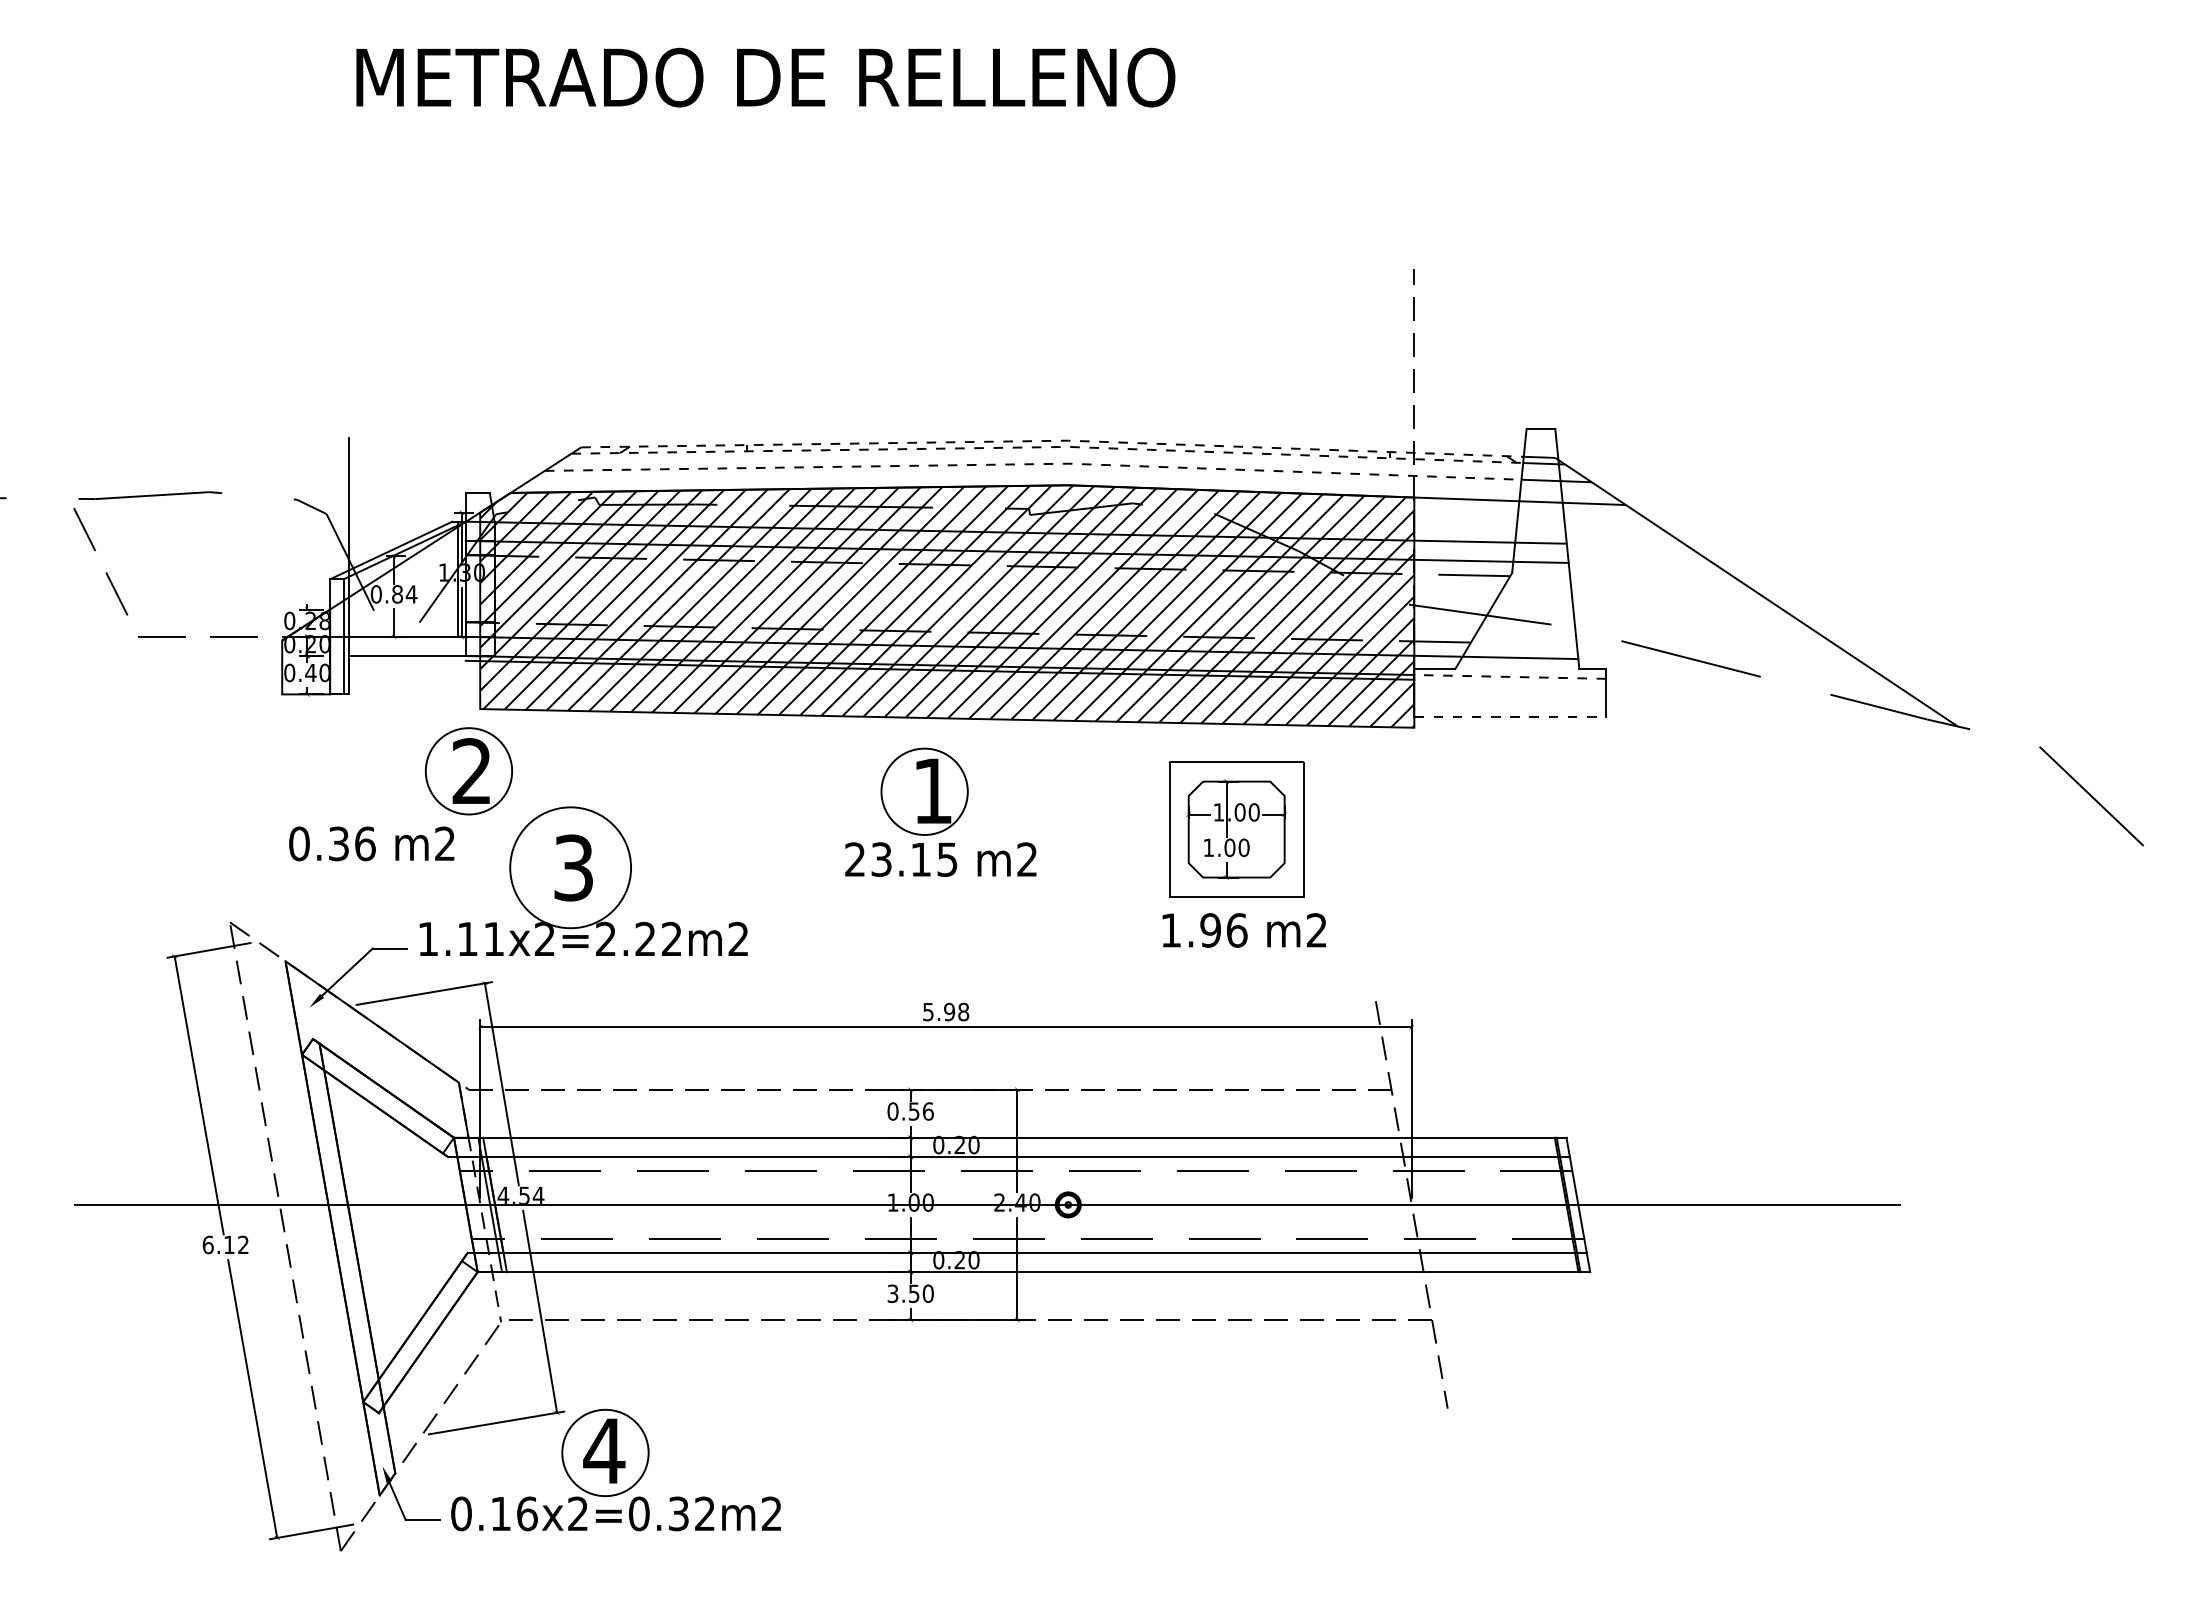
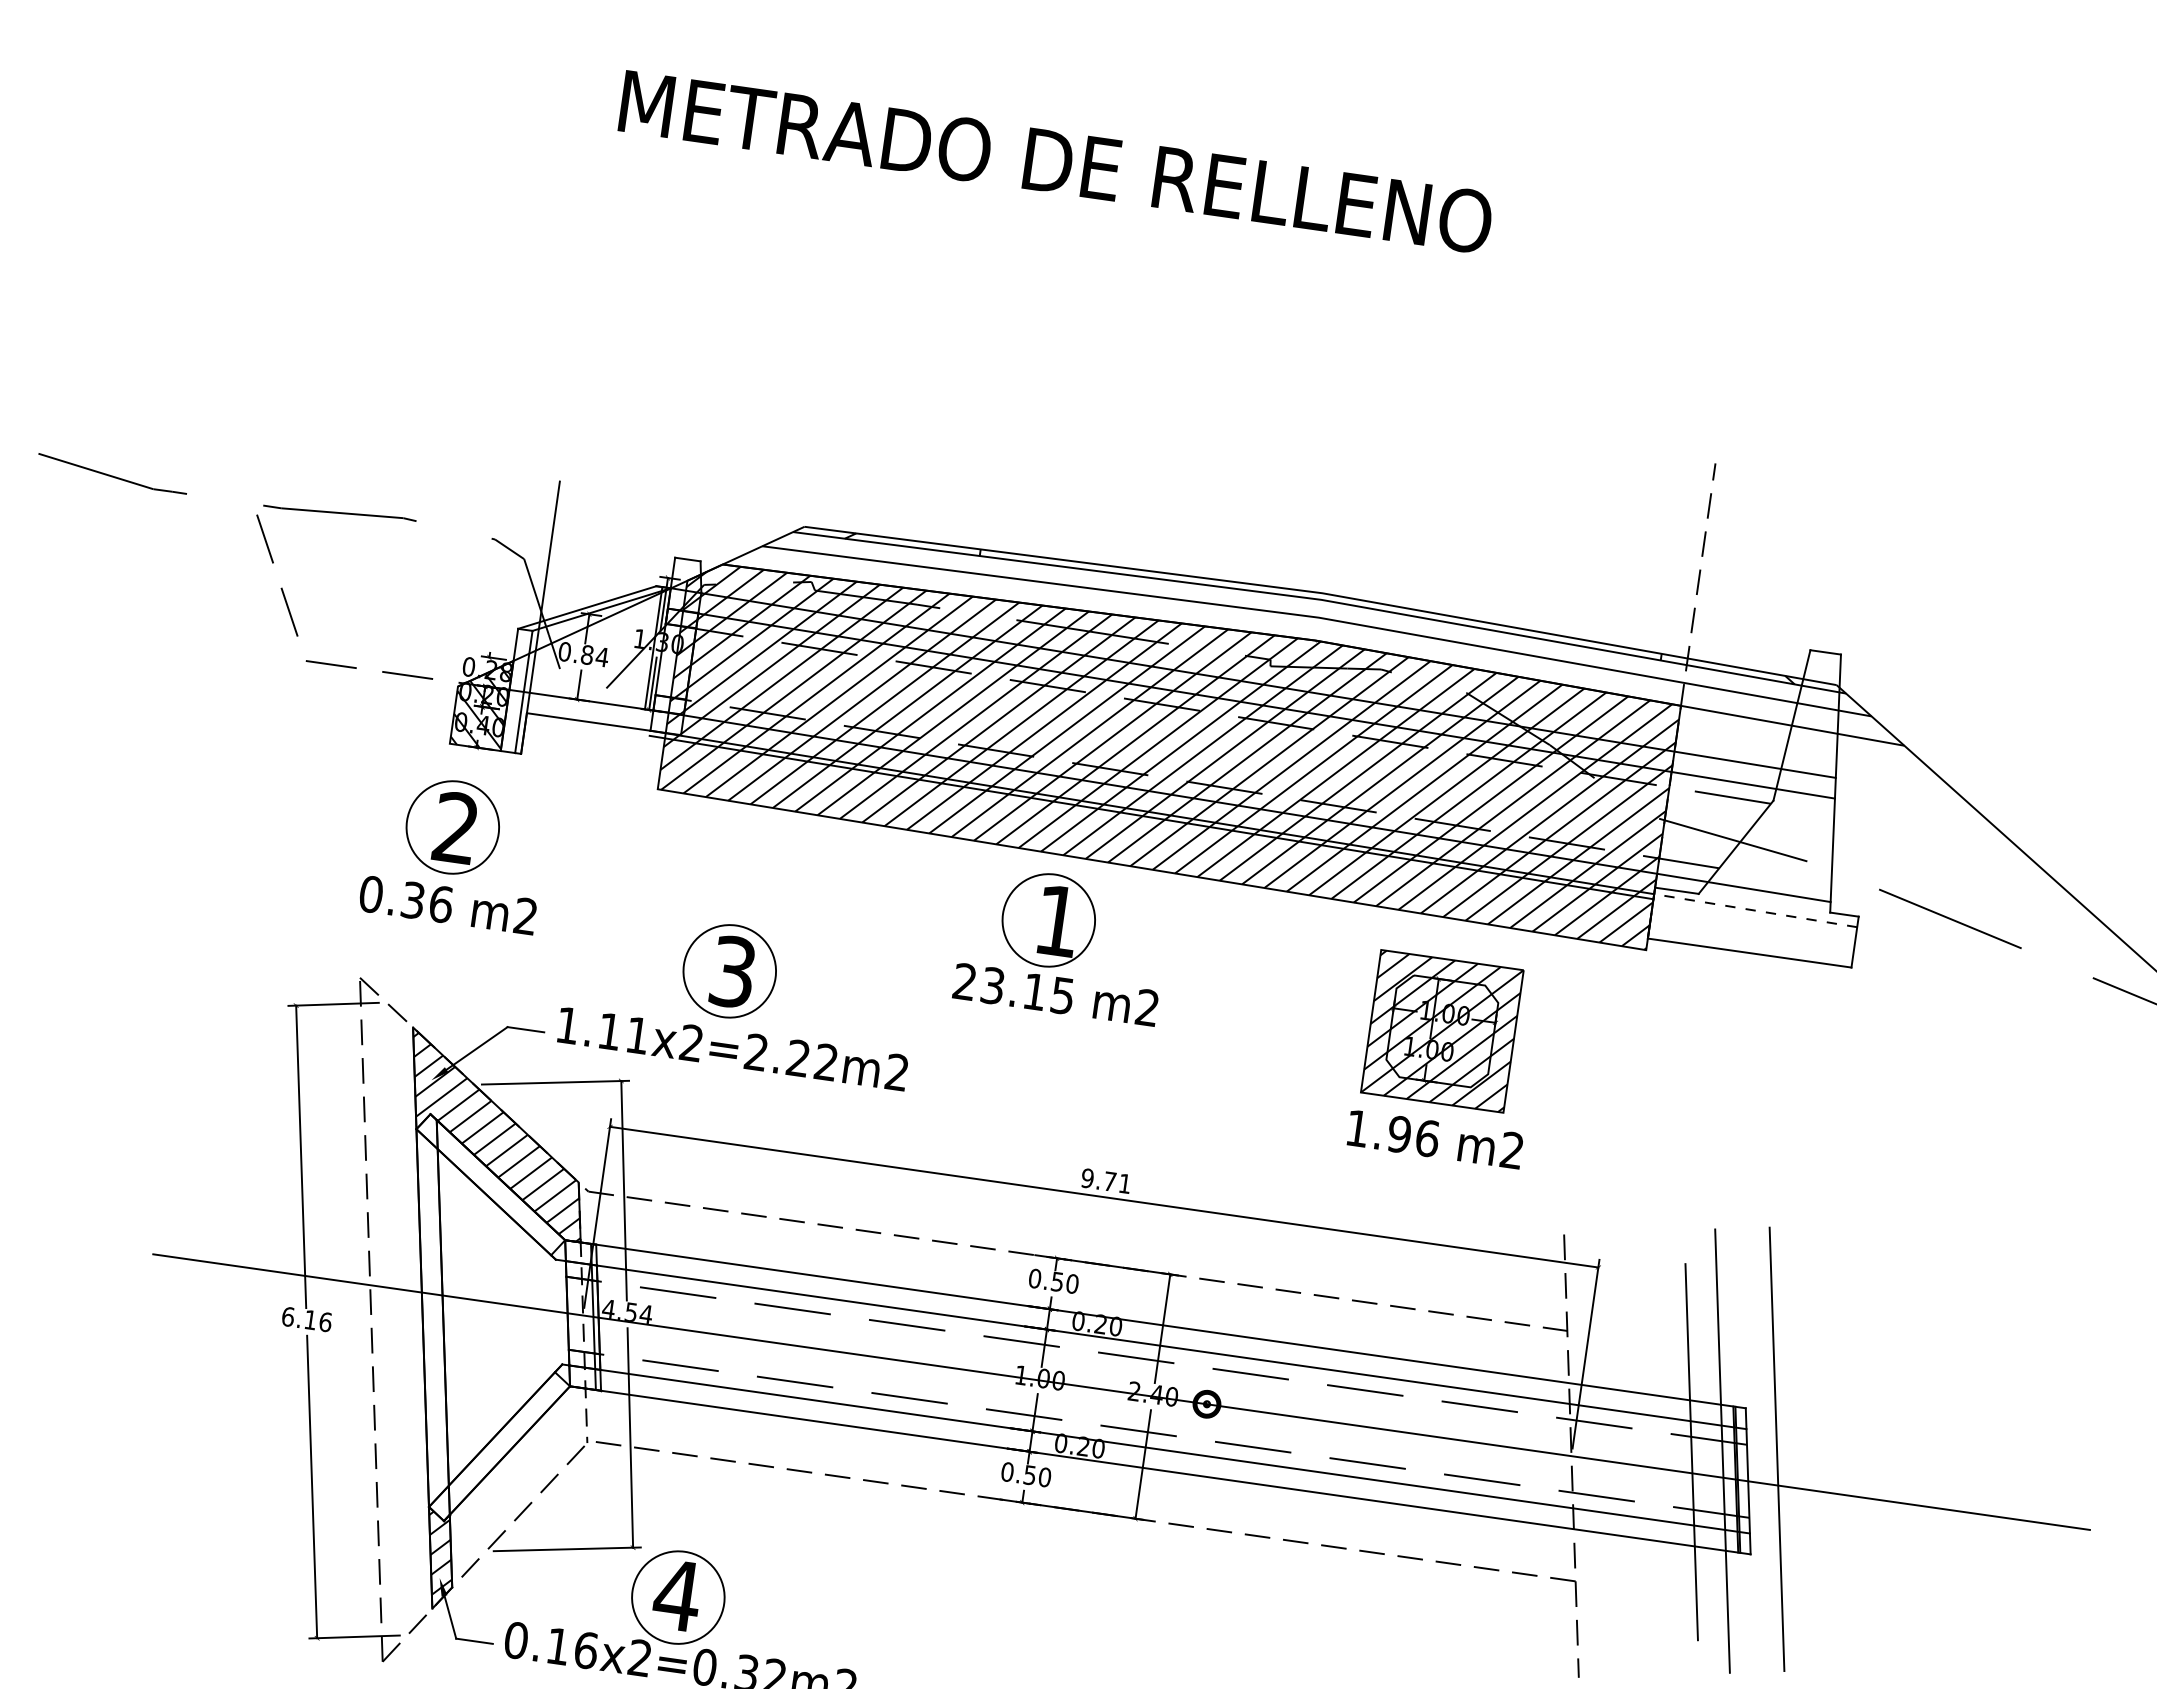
line: (1053, 440) -> (1306, 590), dashed -> solid
line: (1048, 447) -> (1300, 597), dashed -> solid
line: (1034, 464) -> (1282, 613), dashed -> solid
hatch: (306, 655) -> (481, 706), added
line: (1510, 716) -> (1749, 952), dashed -> solid
part: (468, 771) -> (452, 827), moved
part: (940, 811) -> (1062, 943), moved
hatch: (1236, 829) -> (1442, 1031), added
text: (371, 843) -> (447, 904), moved
circle: (570, 867) -> (729, 971), size x0.71
text: (945, 1011) -> (1105, 1180), 5.98 -> 9.71
hatch: (377, 1051) -> (497, 1137), added
text: (927, 1111) -> (1071, 1283), 0.56 -> 0.50
line: (1600, 1171) -> (1776, 1449), added
line: (1550, 1180) -> (1722, 1451), added
line: (1521, 1185) -> (1690, 1452), added
text: (243, 1244) -> (325, 1321), 6.12 -> 6.16
text: (892, 1293) -> (1007, 1471), 3.50 -> 0.50
hatch: (379, 1443) -> (439, 1553), added

